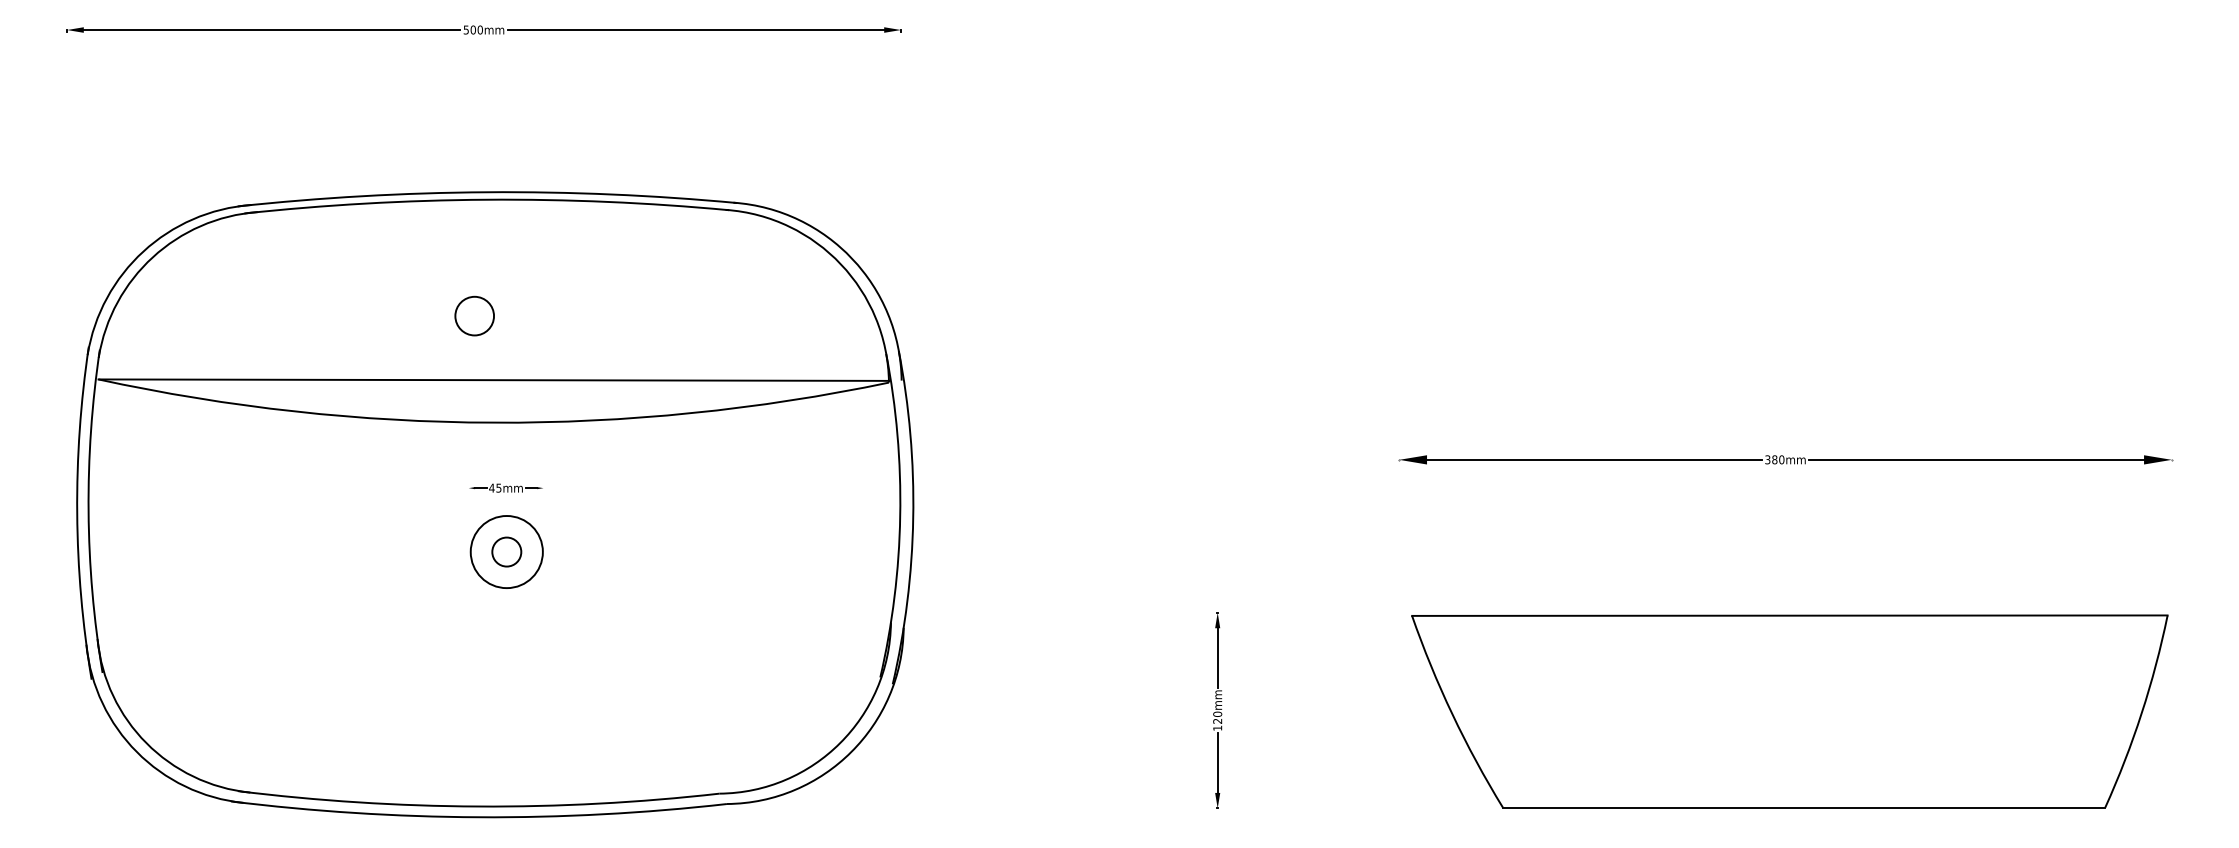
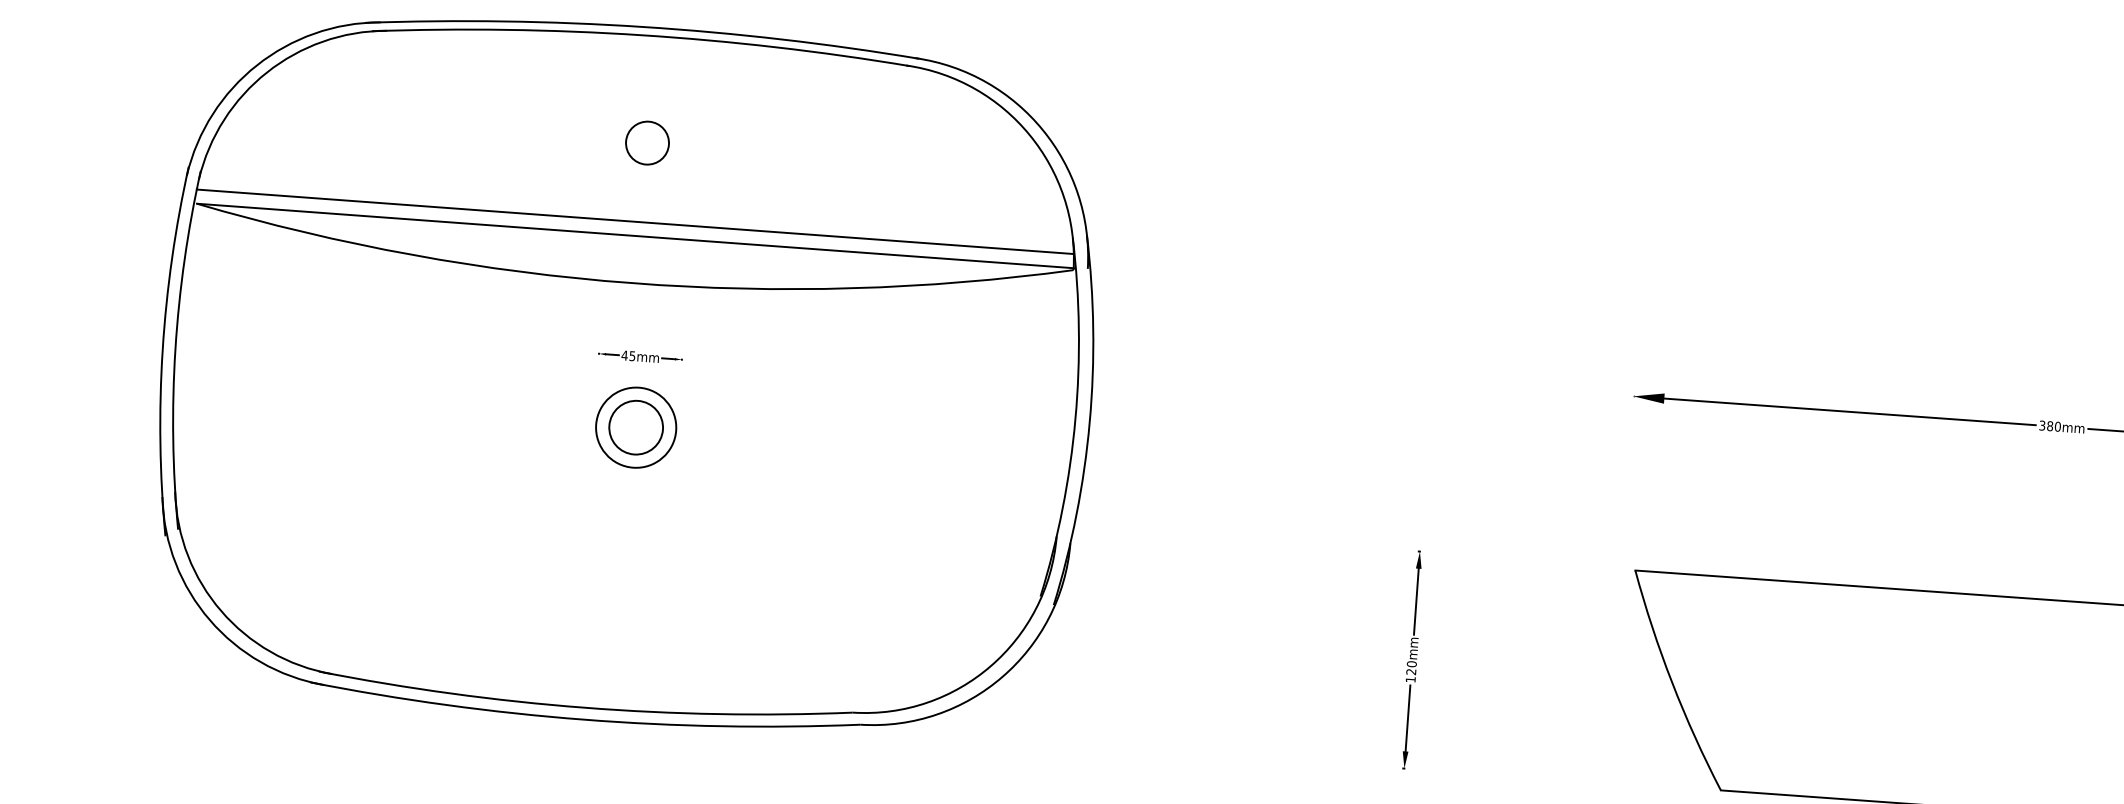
circle: (474, 315) -> (647, 142), moved
line: (492, 367) -> (634, 221), added
circle: (506, 551) -> (635, 427), size x1.67

